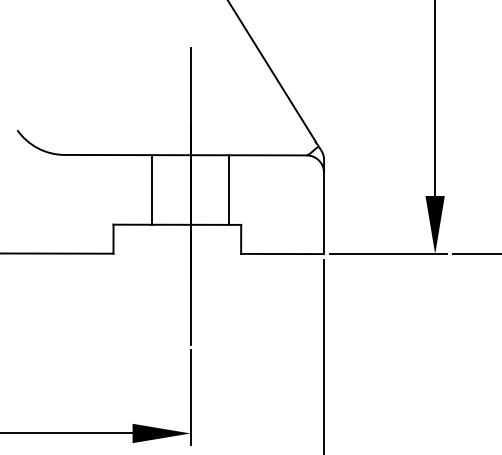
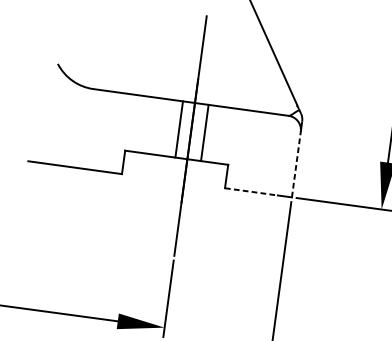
line: (151, 189) -> (179, 129), moved
line: (229, 189) -> (204, 132), moved
line: (324, 213) -> (296, 164), solid -> dashed
line: (273, 253) -> (251, 191), solid -> dashed

